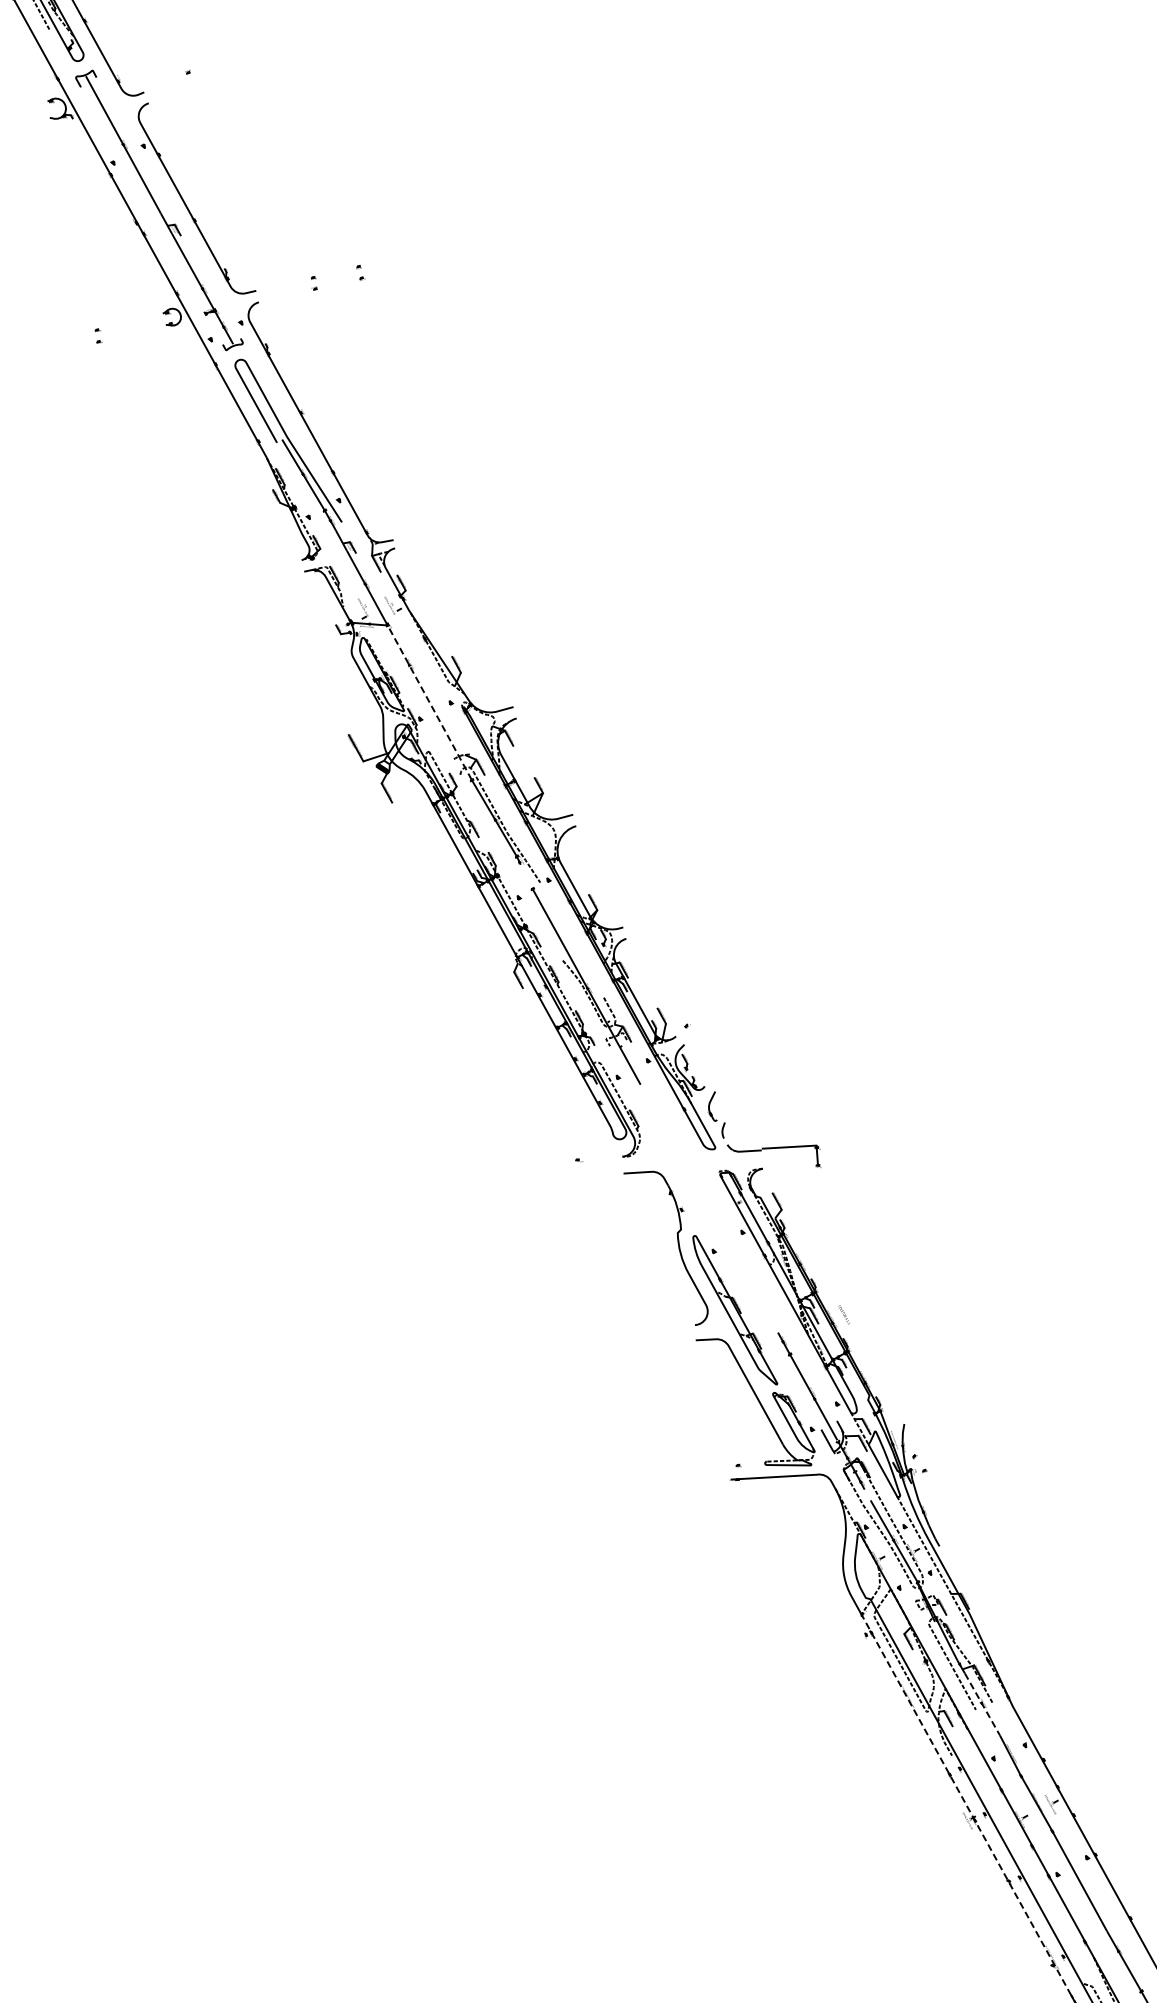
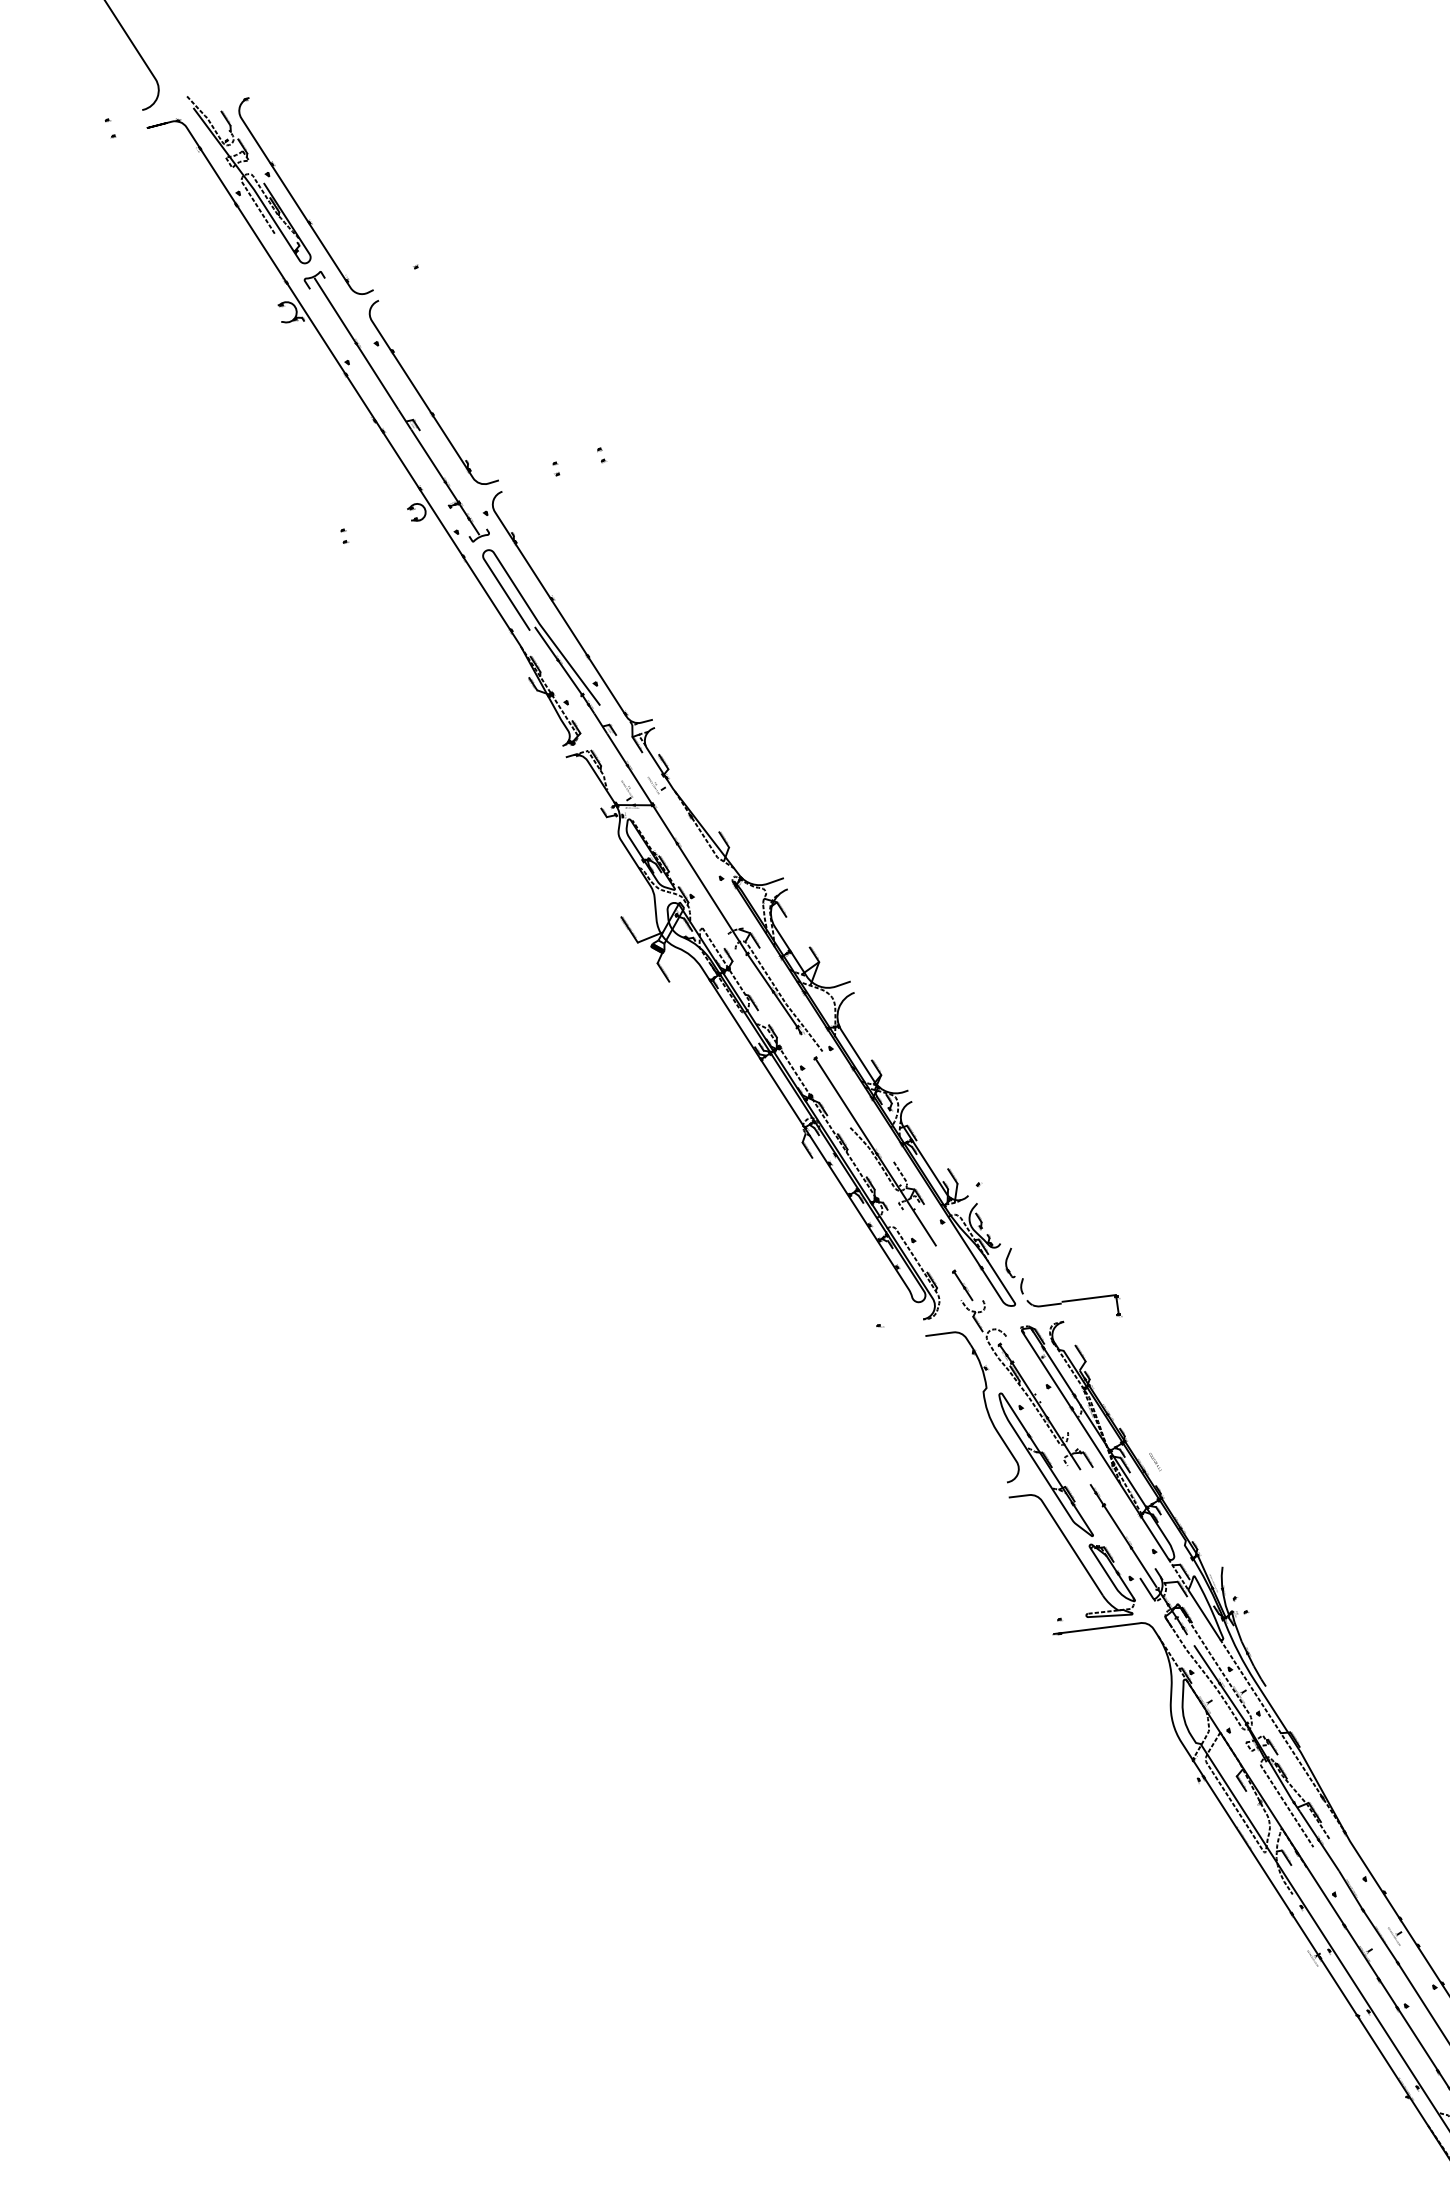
line: (430, 702) -> (700, 879), dashed -> solid
part: (718, 1213) -> (1022, 1369), added
line: (982, 1704) -> (1319, 1841), dashed -> solid
line: (966, 1804) -> (1310, 1942), dashed -> solid

